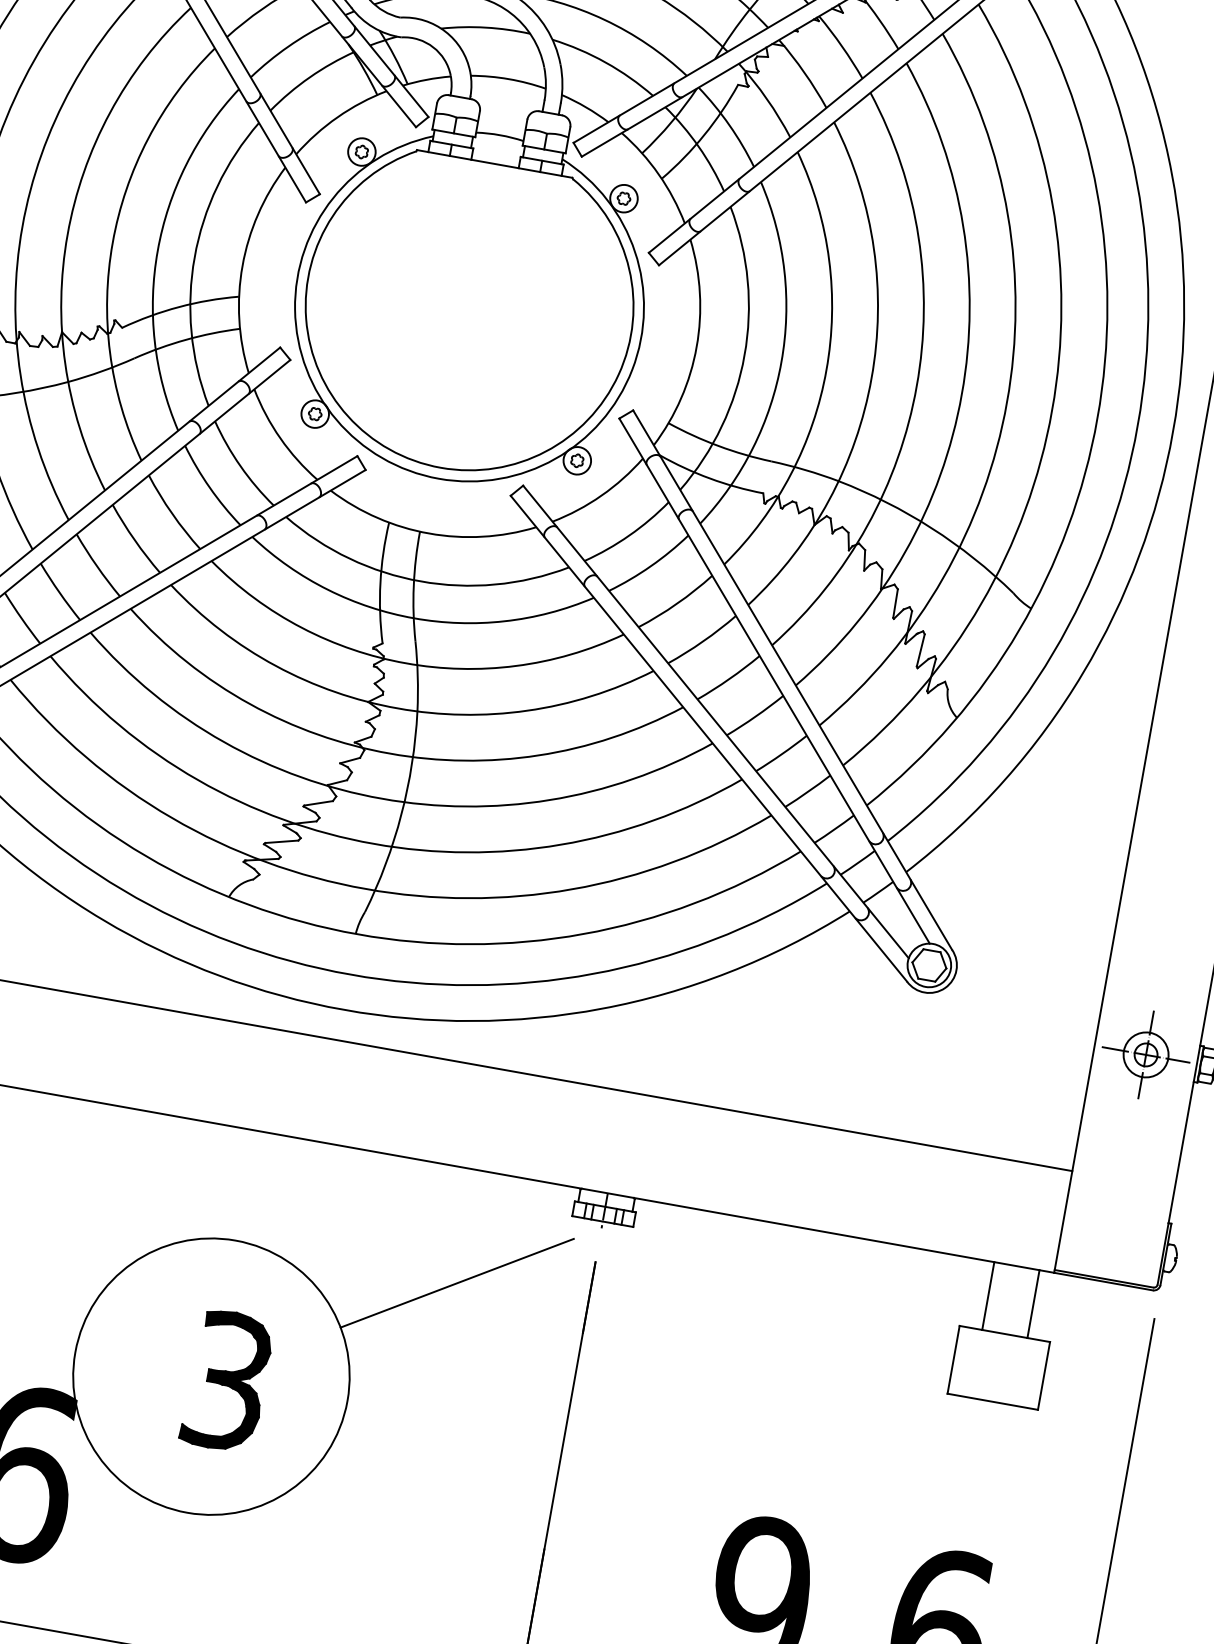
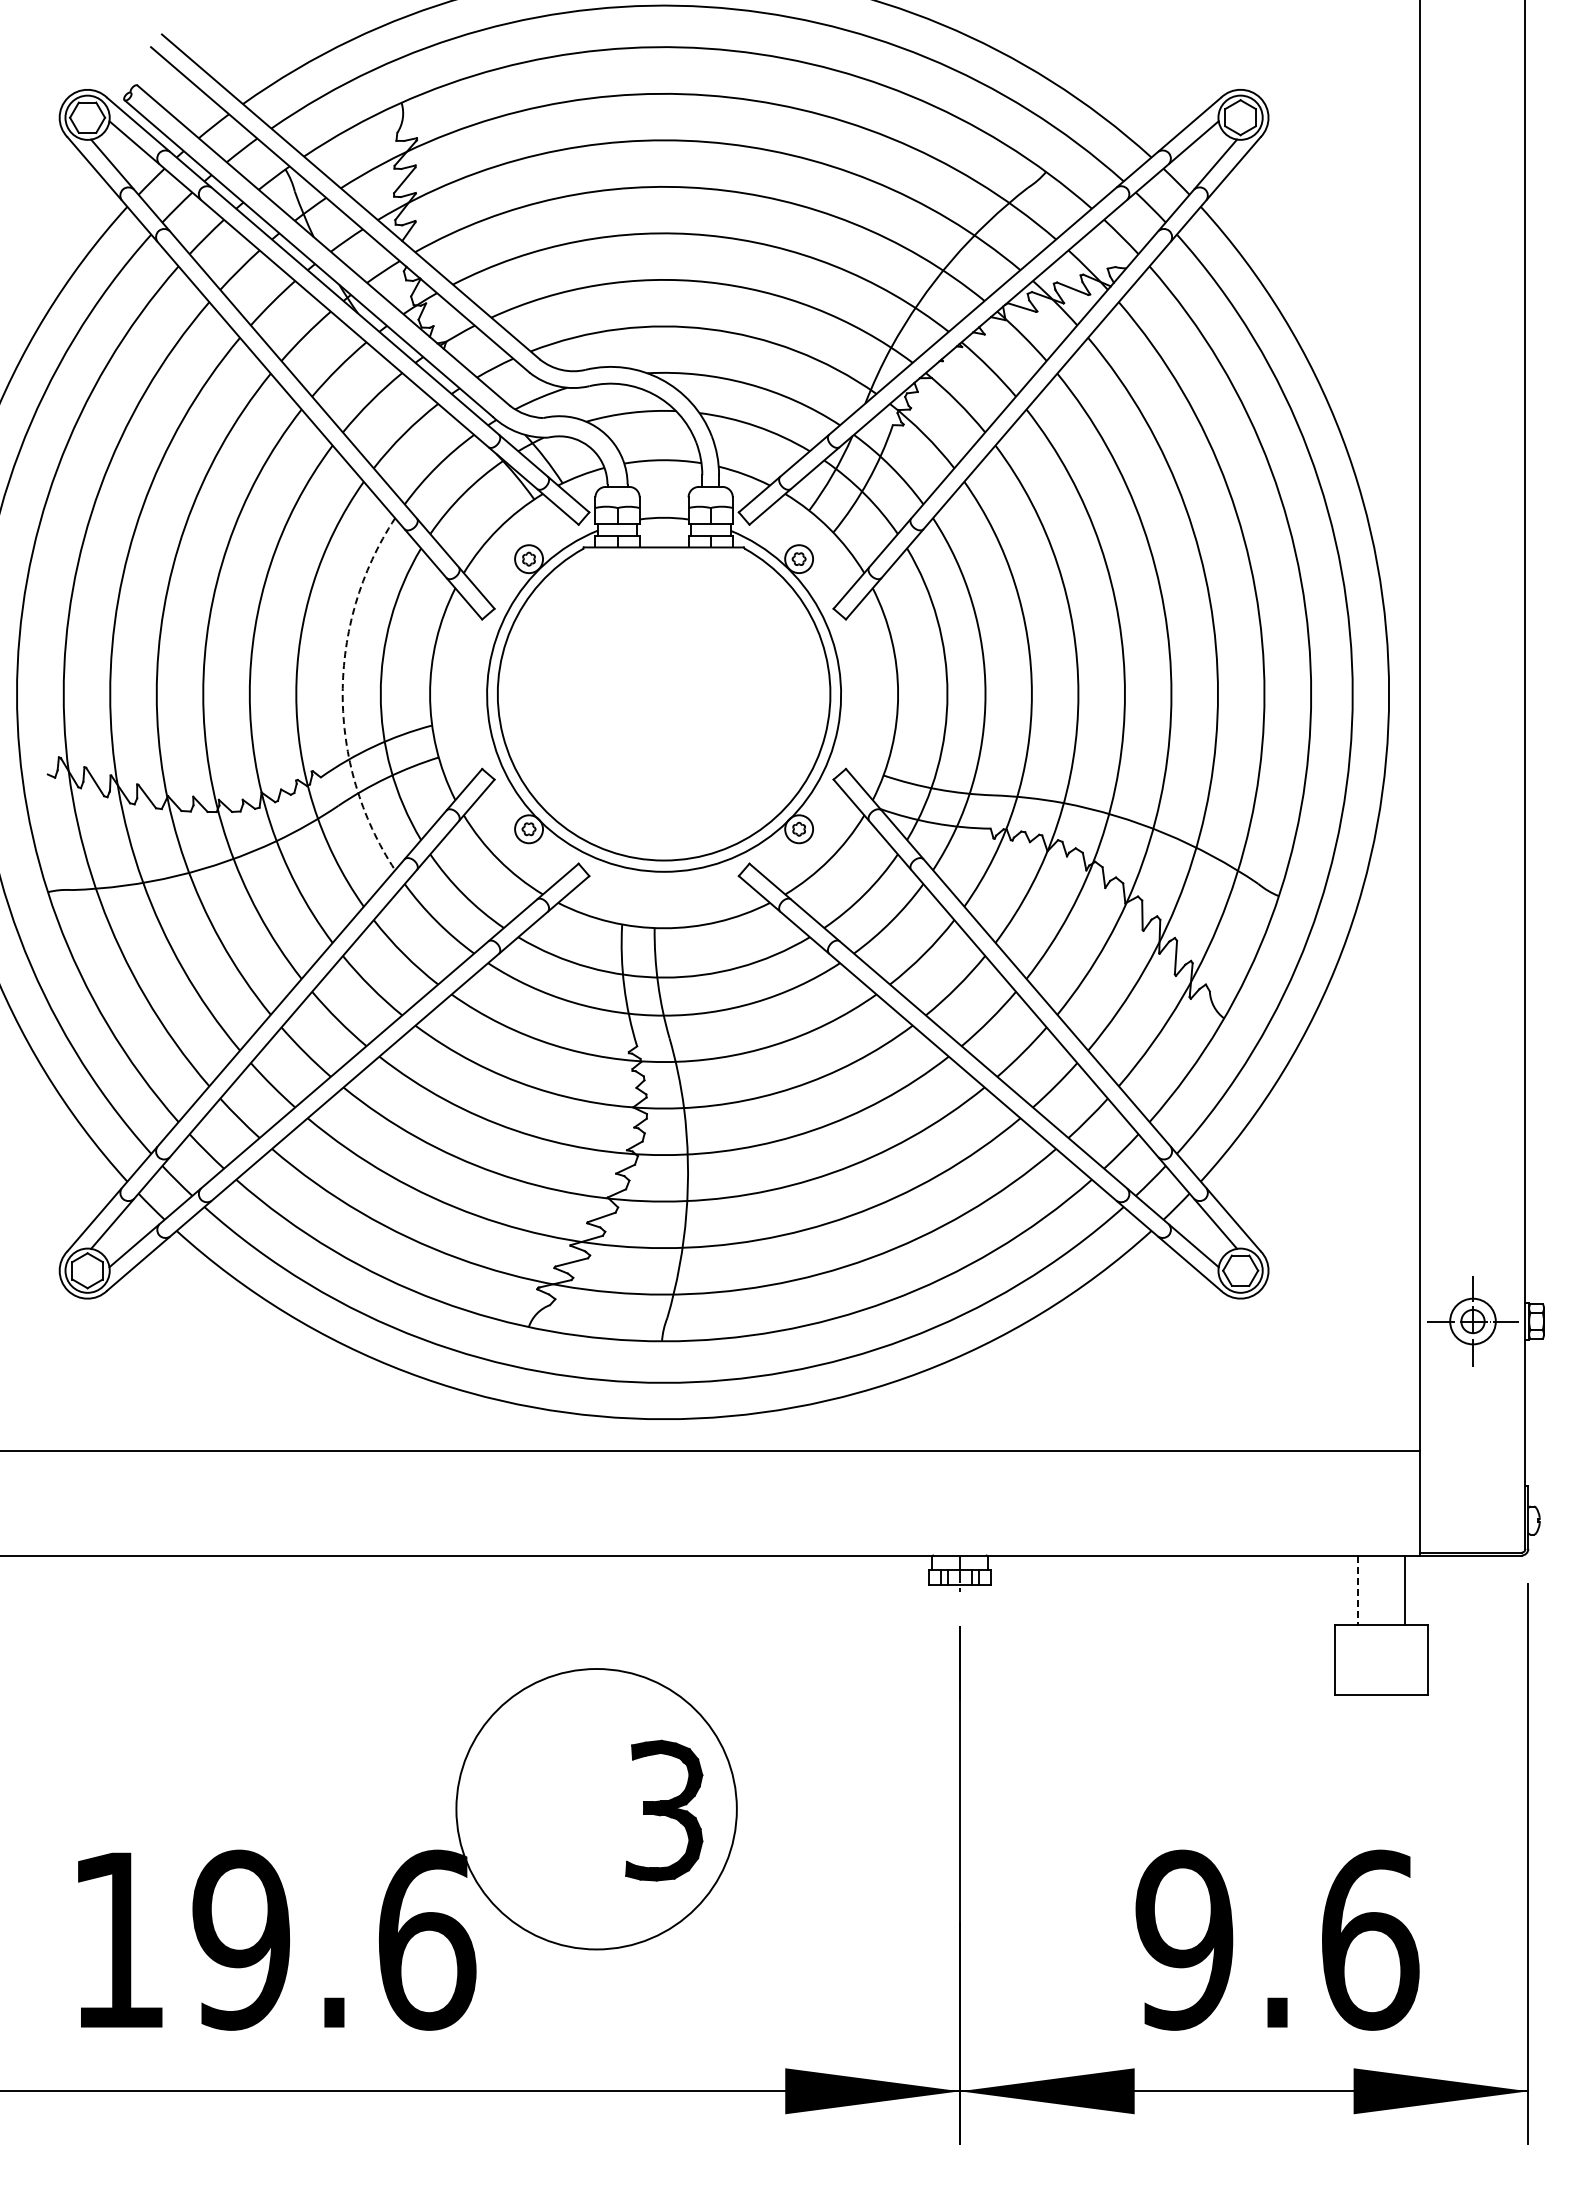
arc: (157, 251) -> (342, 694), solid -> dashed
line: (457, 1283) -> (825, 1672), removed
line: (988, 1296) -> (1358, 1590), solid -> dashed
part: (227, 1380) -> (664, 1810), moved

